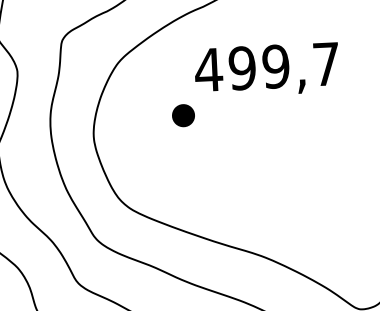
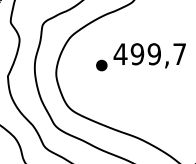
text: (266, 69) -> (149, 55), moved

